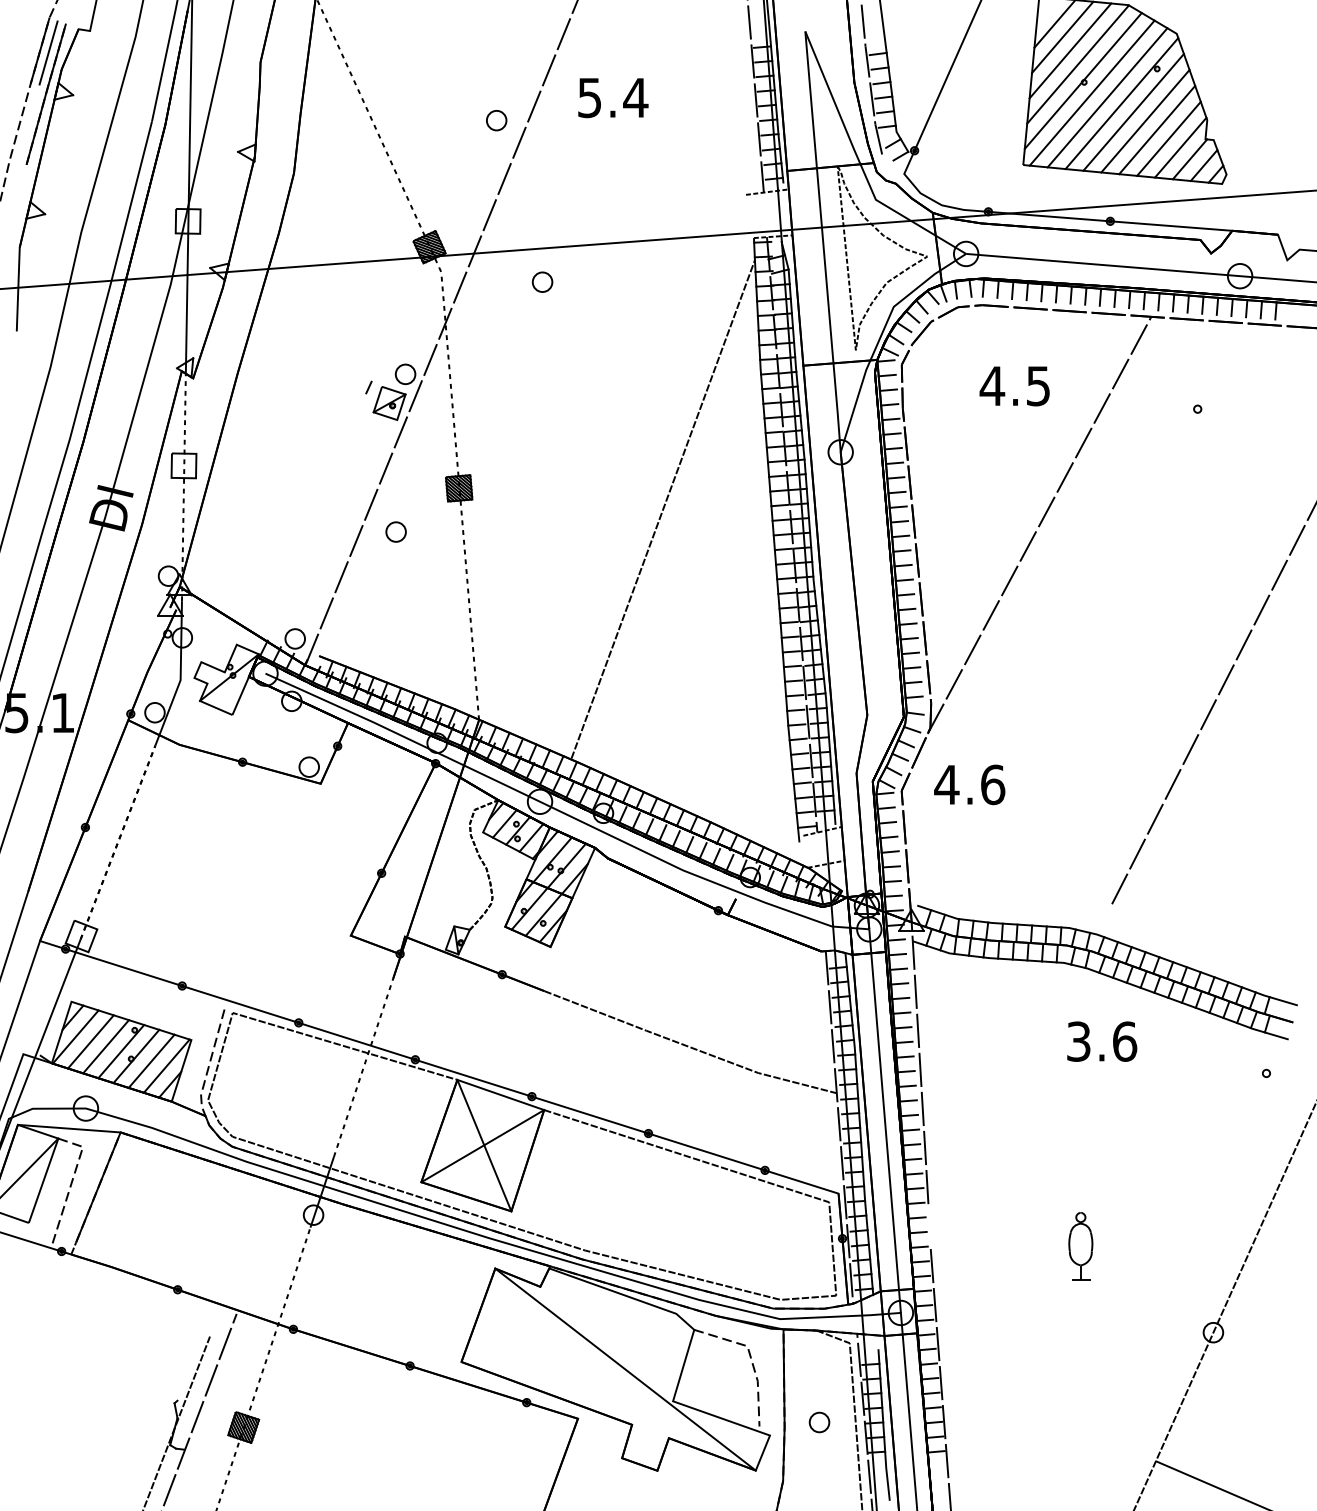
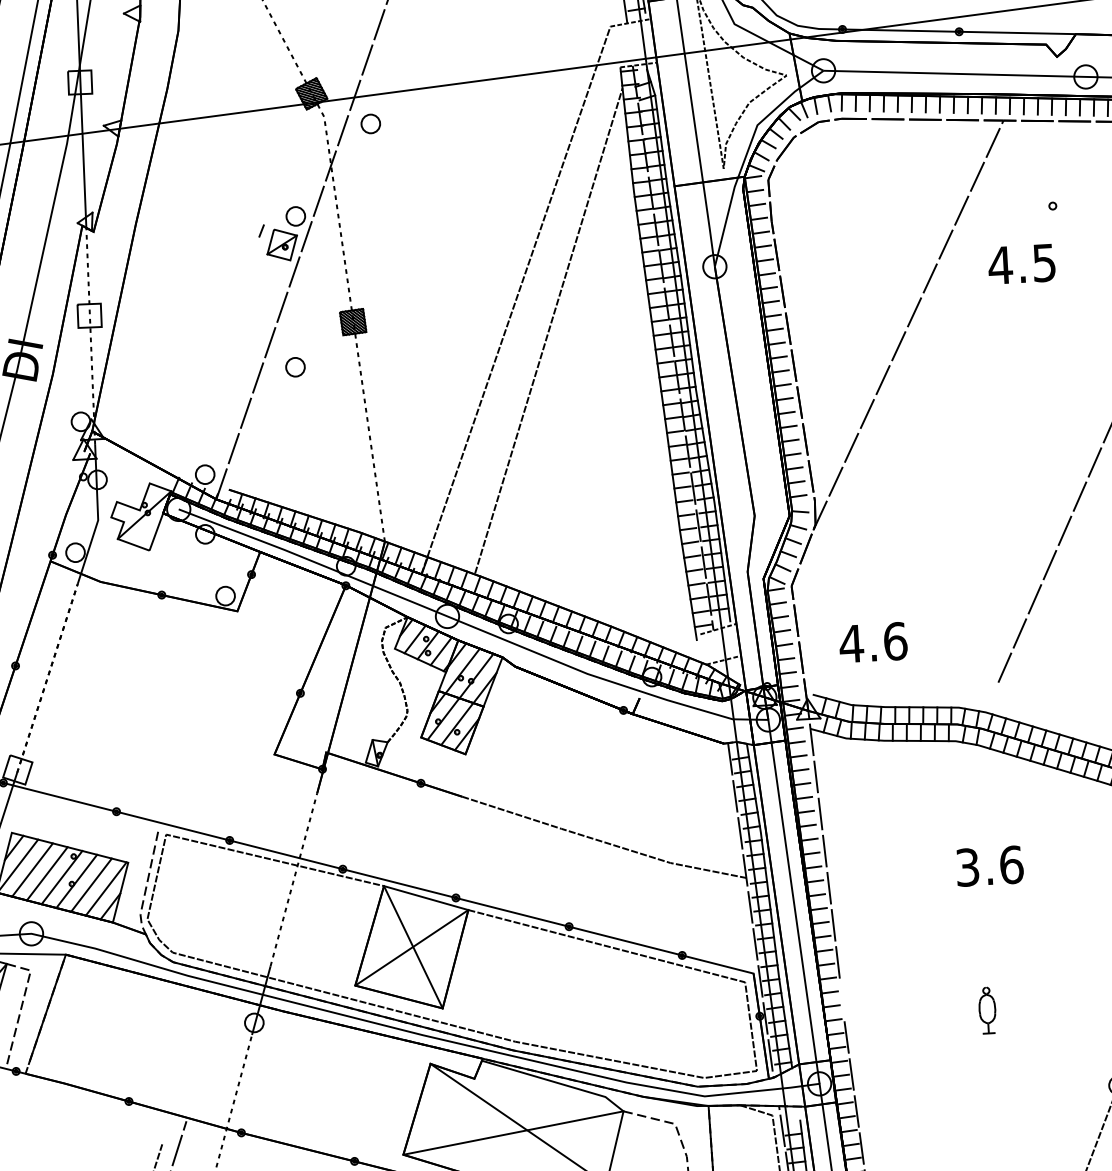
part: (542, 281) -> (370, 123), moved
text: (1014, 386) -> (1021, 264), moved
line: (630, 475) -> (515, 300), added
text: (969, 784) -> (873, 642), moved
text: (1102, 1041) -> (990, 866), moved
part: (1080, 1245) -> (987, 1009), size x0.71
line: (577, 1345) -> (513, 1132), added

